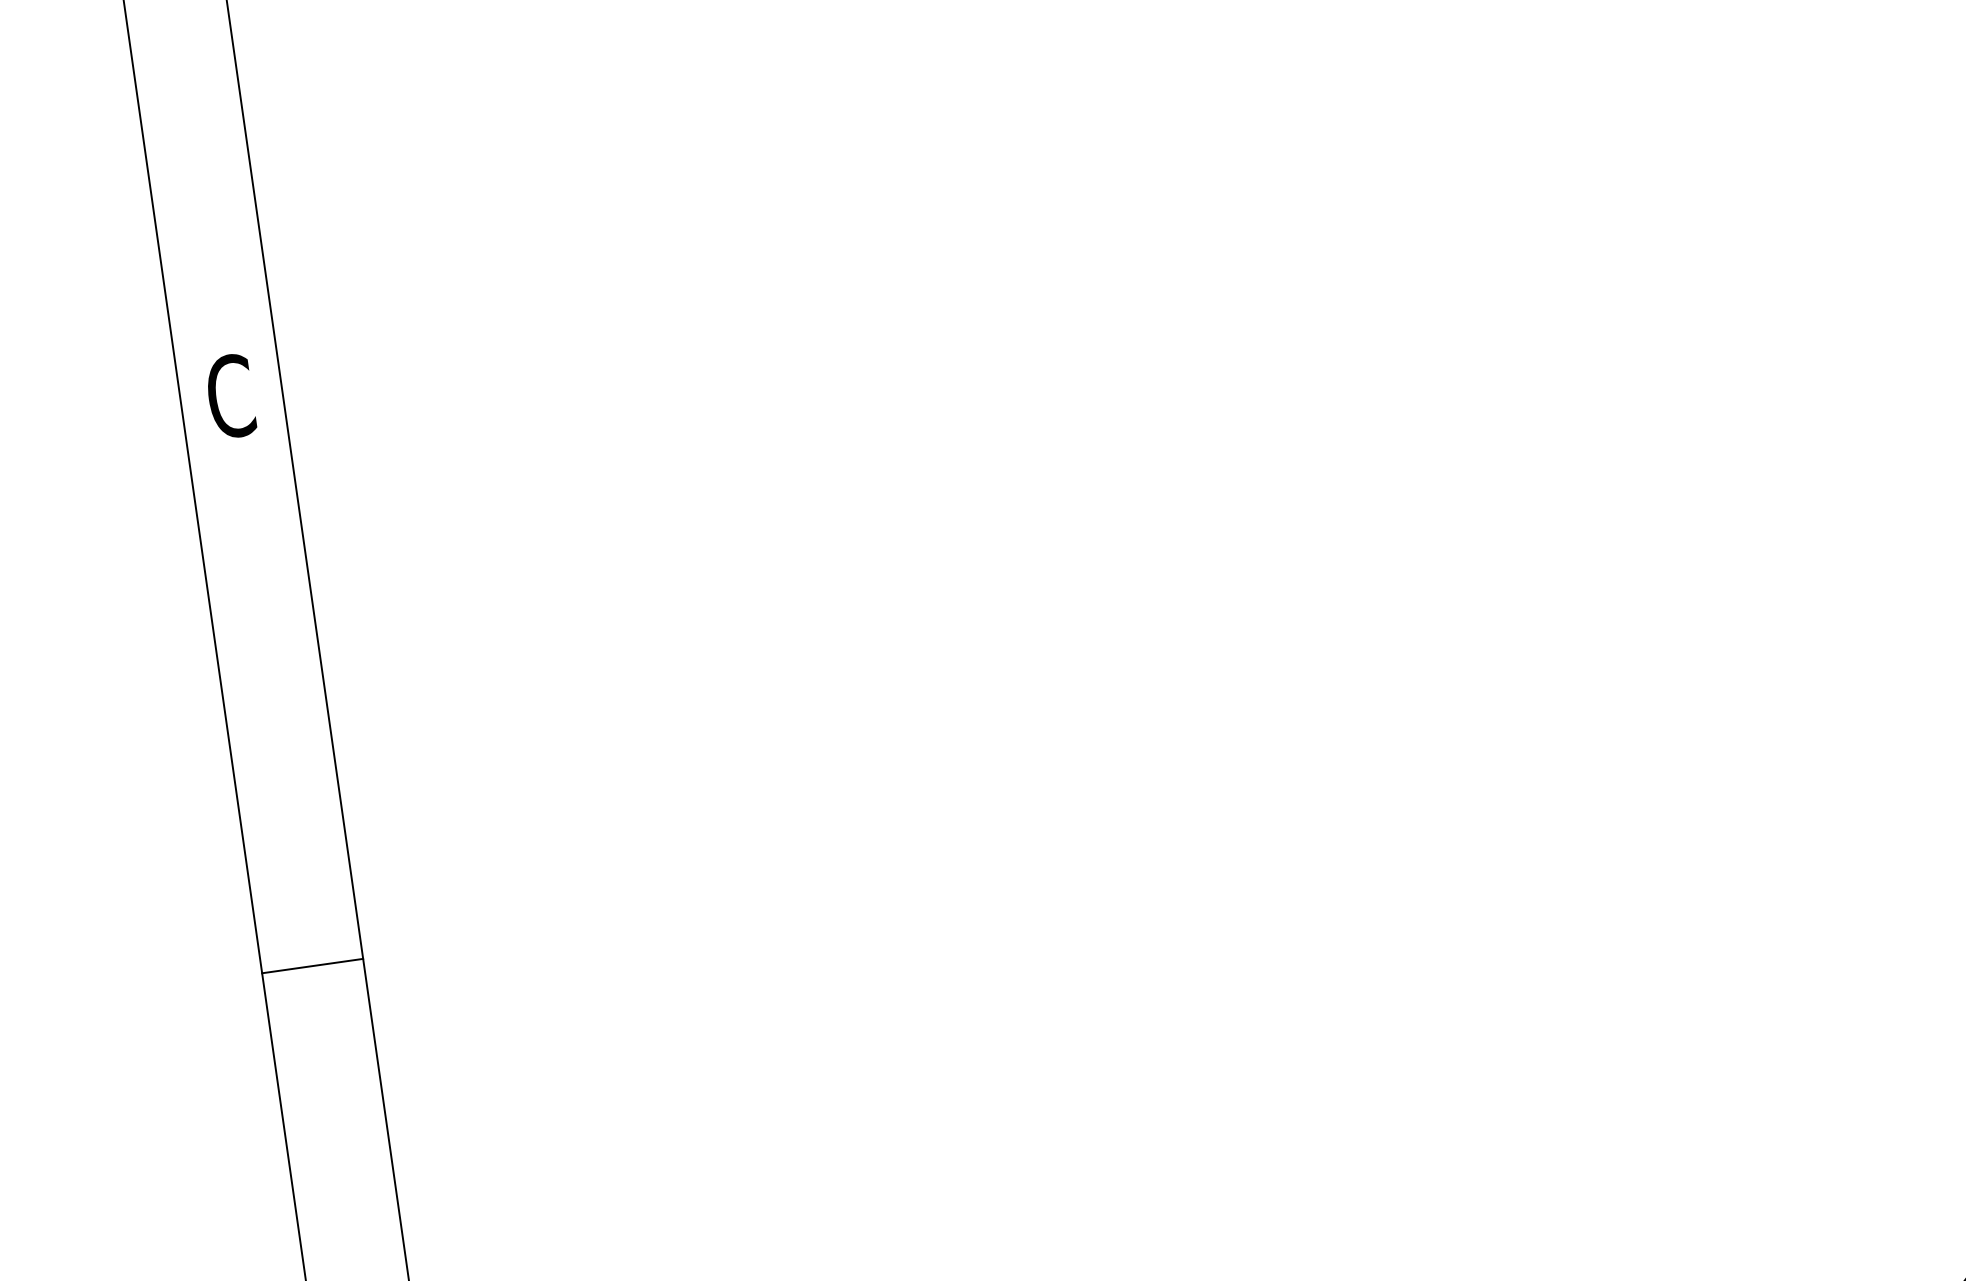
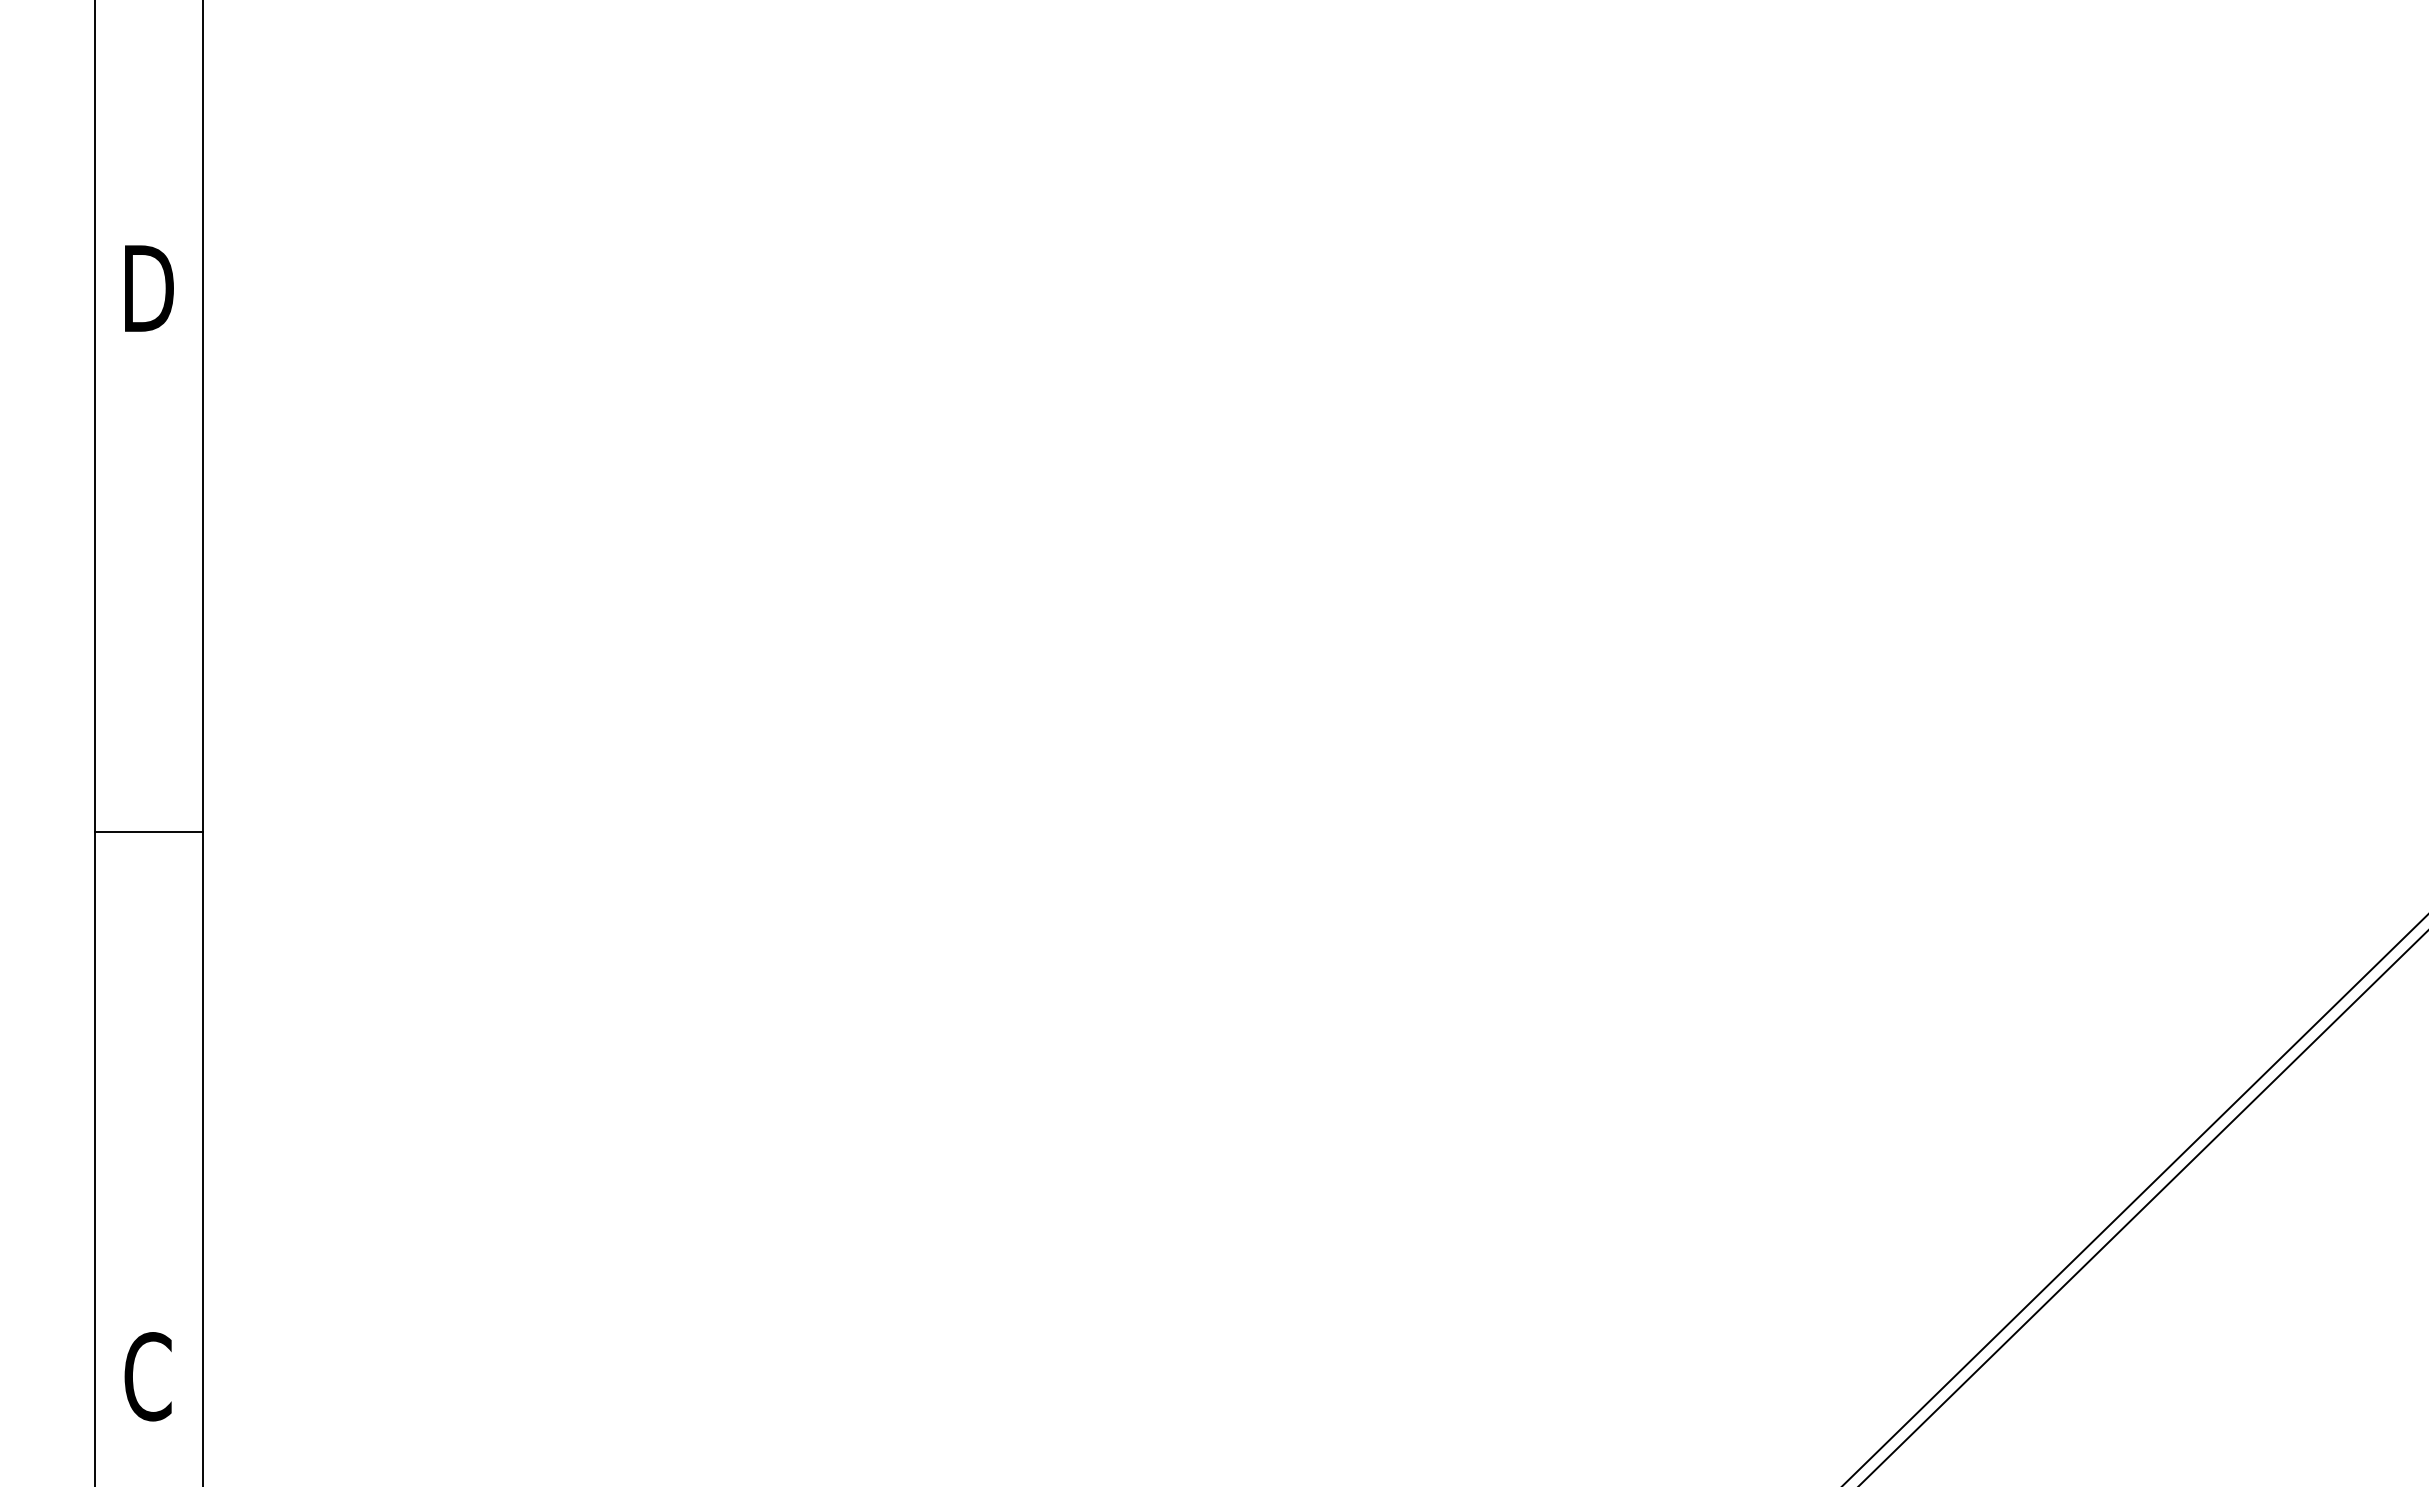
text: (231, 396) -> (148, 288), C -> D
line: (312, 966) -> (148, 832), moved

